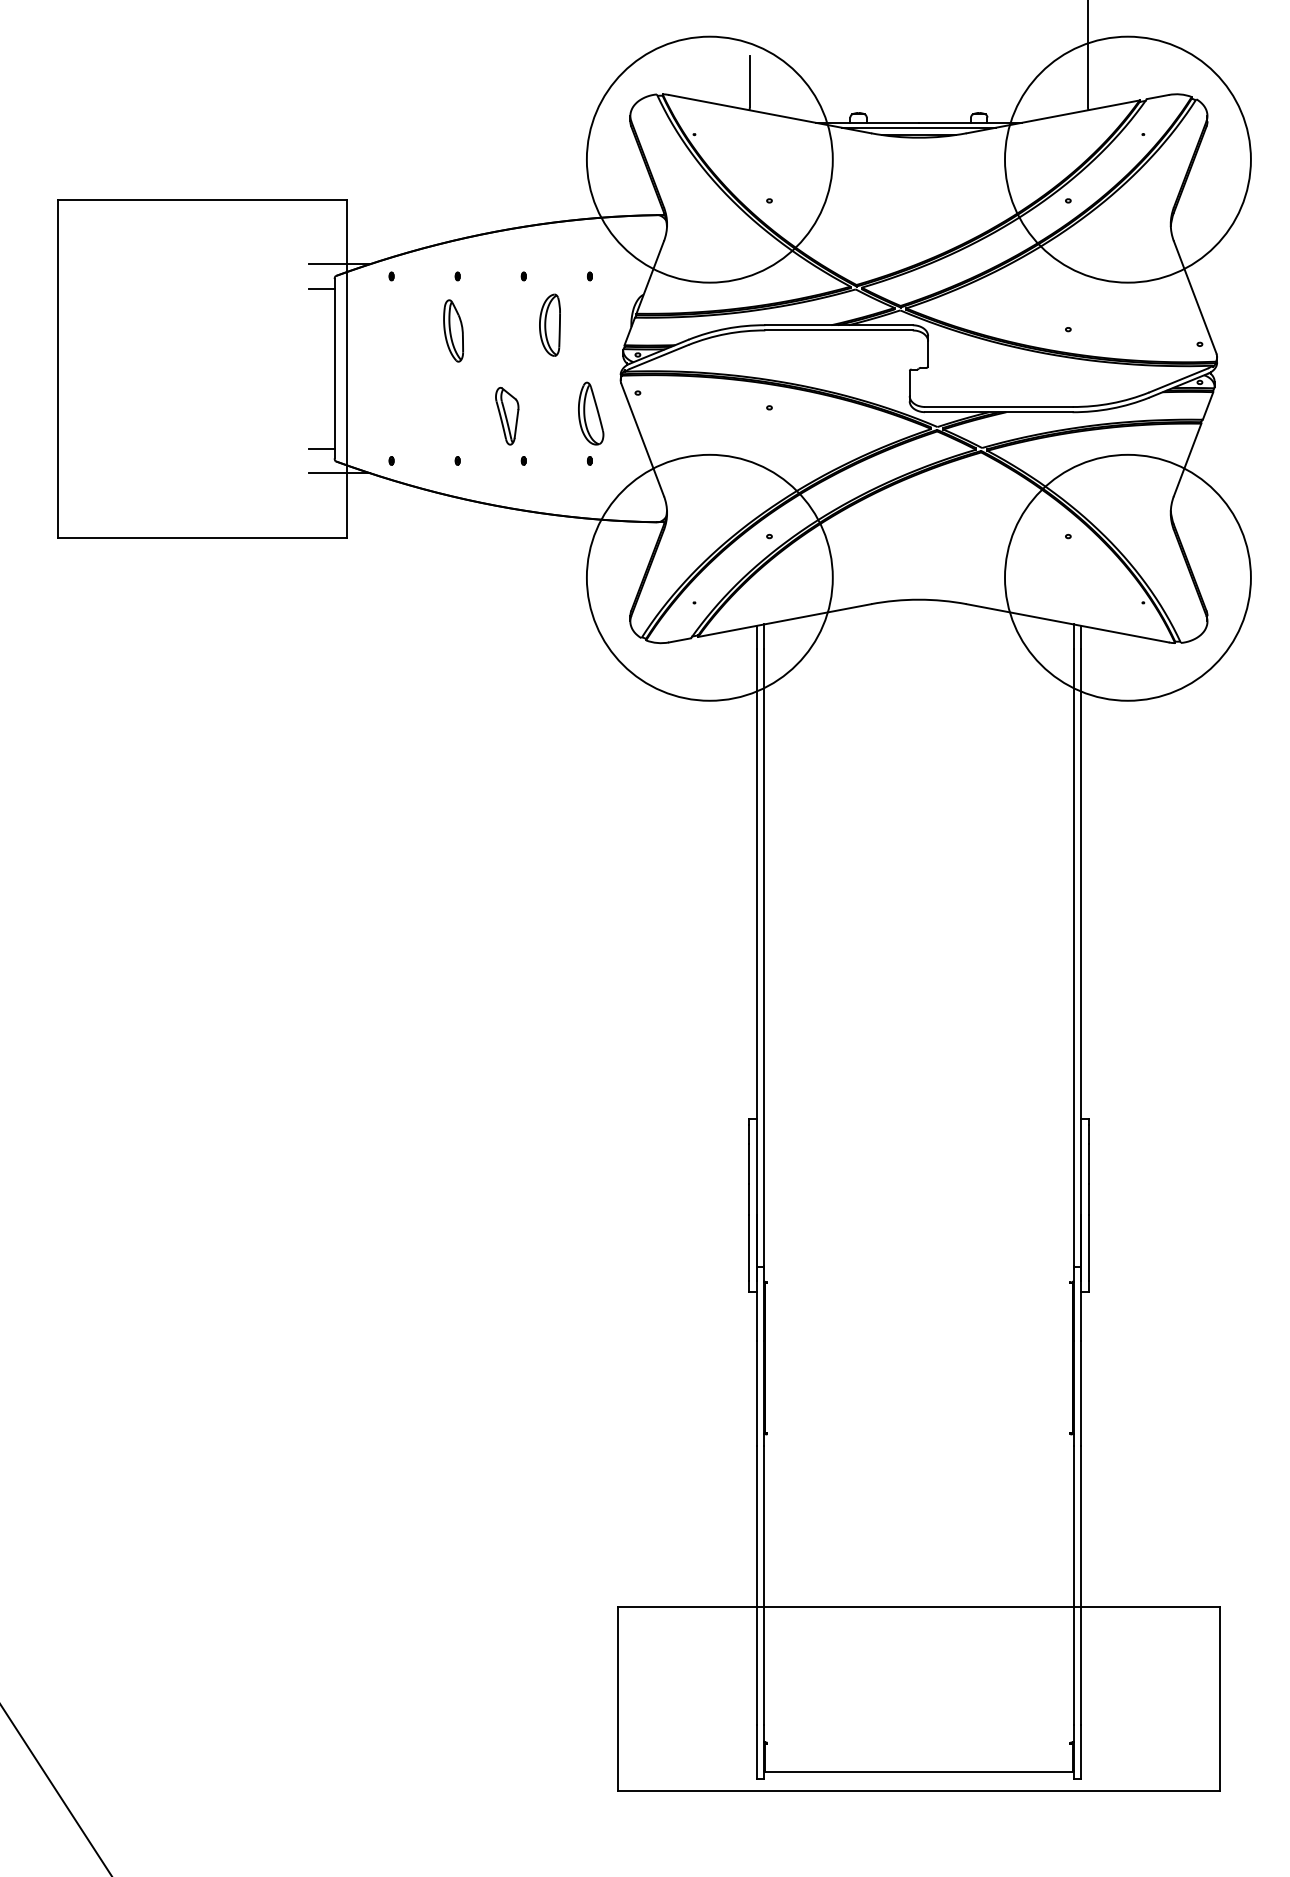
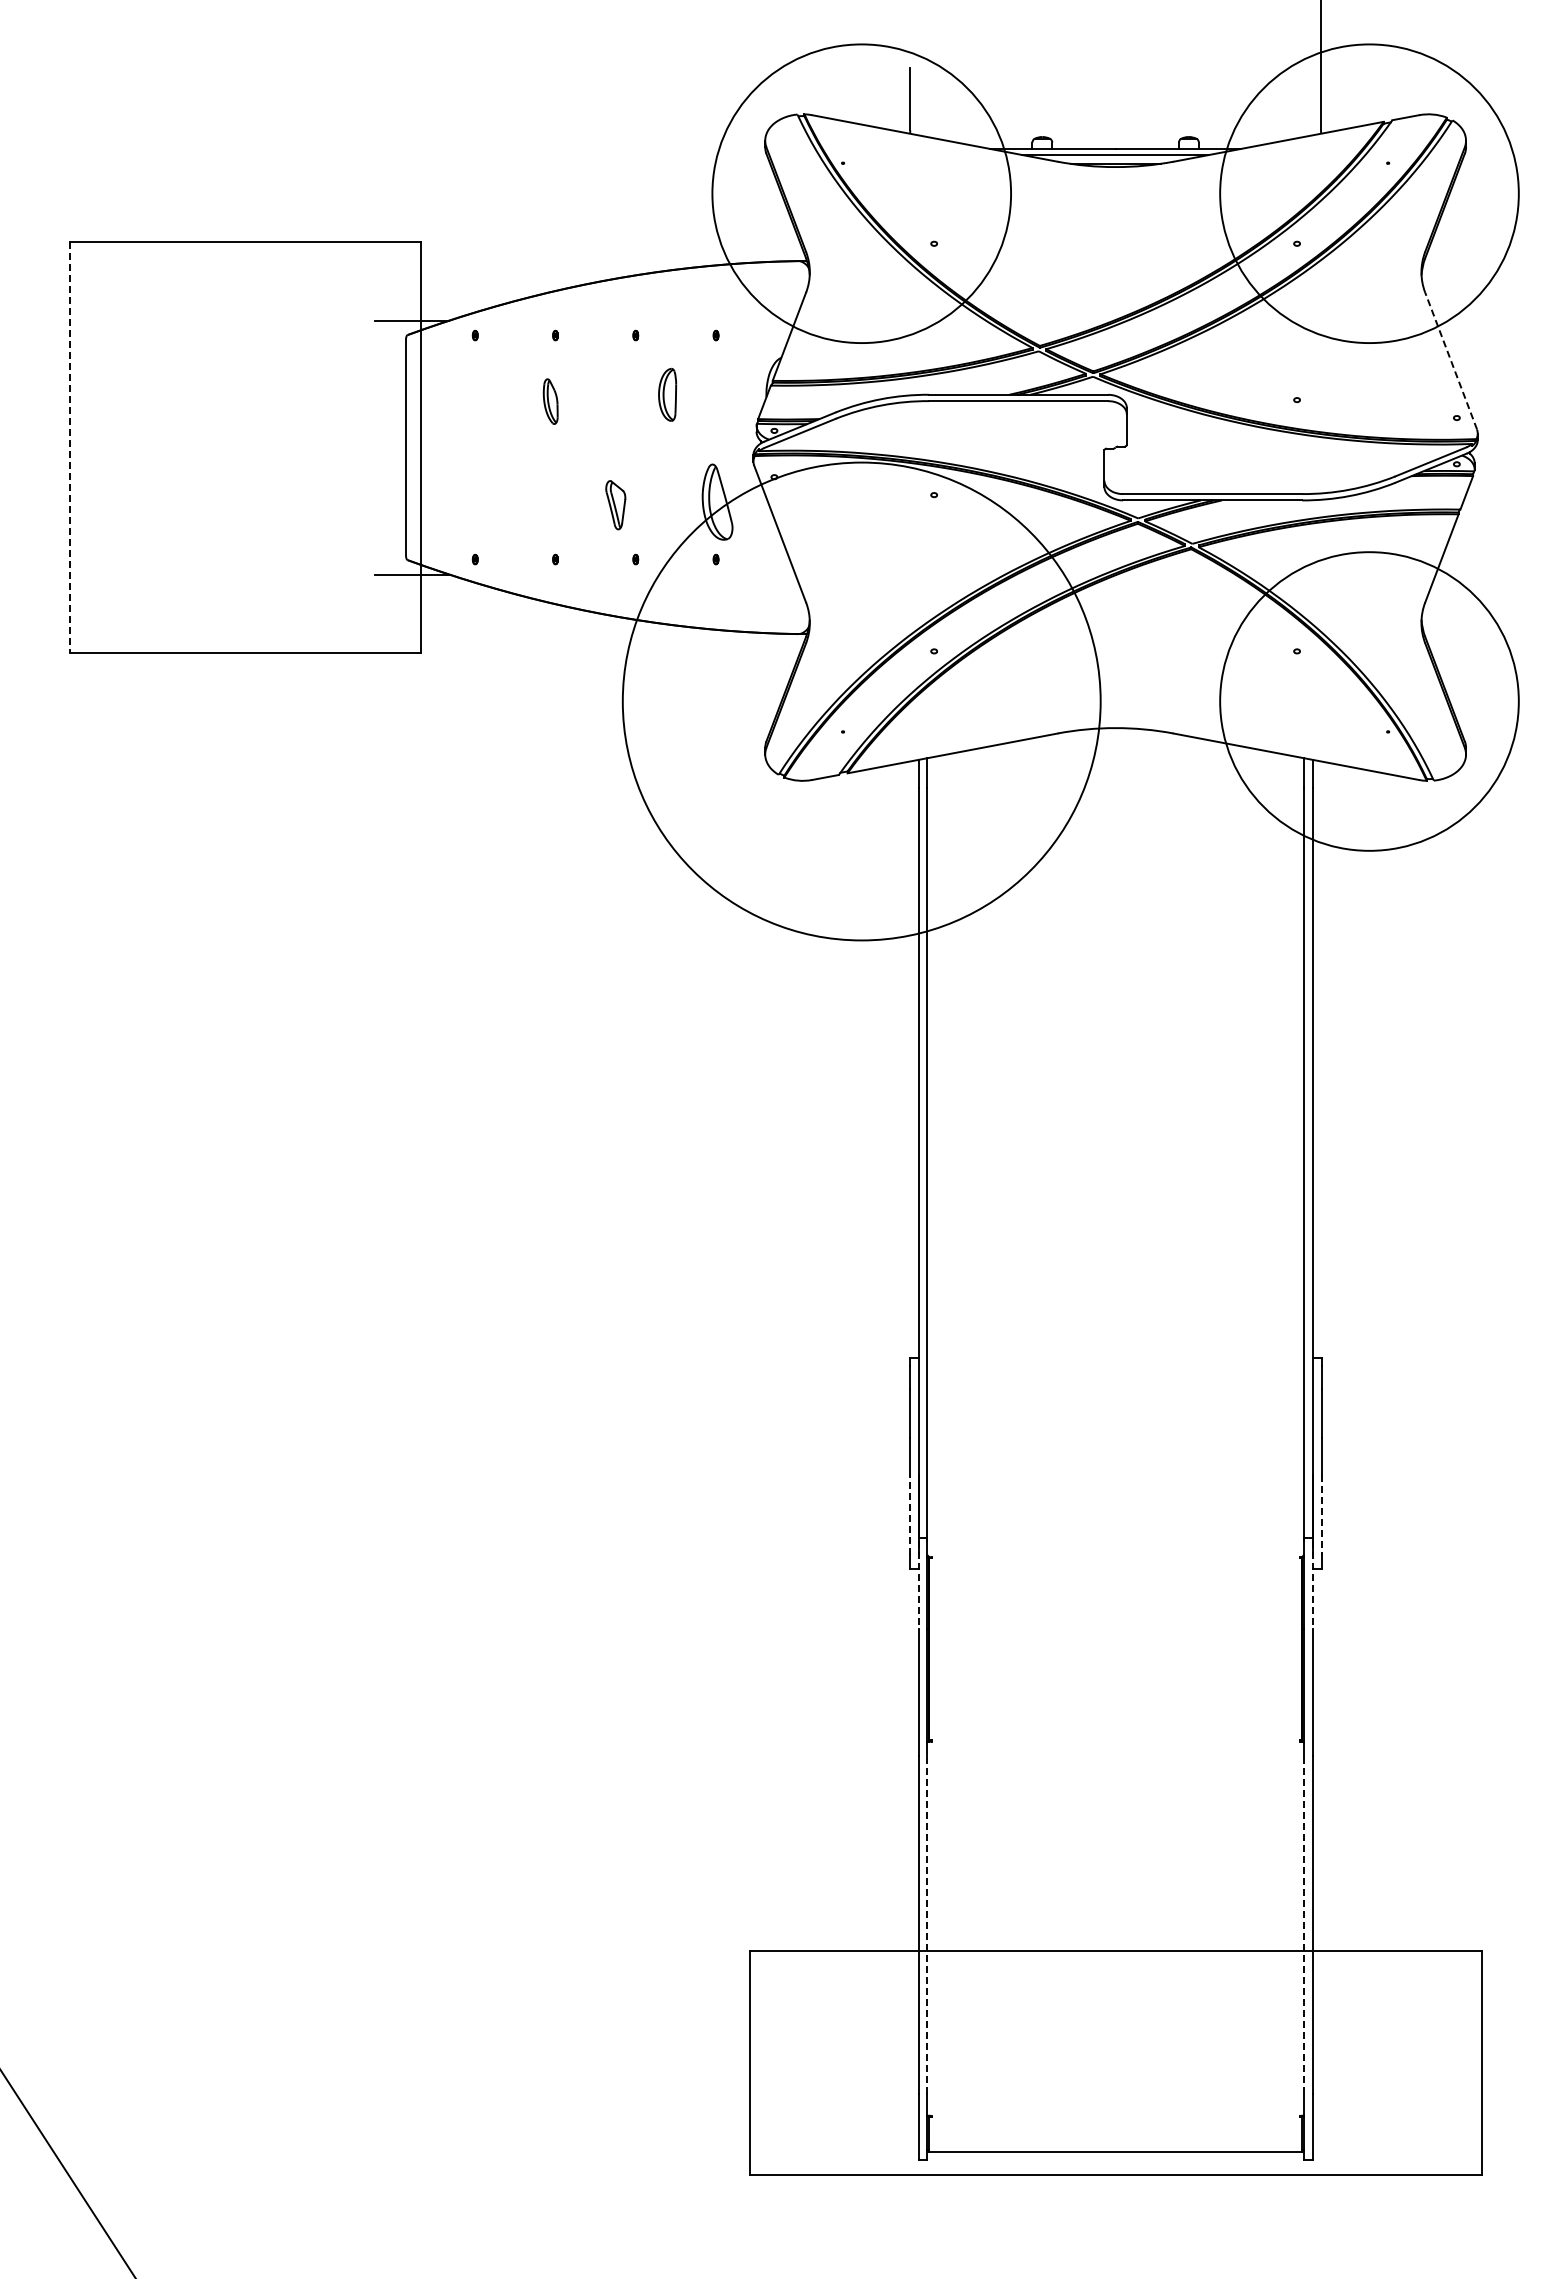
line: (321, 288) -> (390, 350), removed
line: (1195, 296) -> (1451, 360), solid -> dashed
part: (549, 324) -> (667, 394), size x0.7
part: (453, 330) -> (550, 401), size x0.6
line: (57, 369) -> (69, 448), solid -> dashed
part: (507, 415) -> (615, 504), size x0.7
line: (321, 448) -> (390, 544), removed
circle: (709, 577) -> (861, 701), size x1.6
line: (749, 1247) -> (909, 1514), solid -> dashed
line: (1088, 1248) -> (1321, 1515), solid -> dashed
line: (756, 1304) -> (918, 1584), solid -> dashed
line: (1081, 1304) -> (1312, 1584), solid -> dashed
line: (763, 1584) -> (927, 1924), solid -> dashed
line: (1073, 1584) -> (1303, 1924), solid -> dashed

